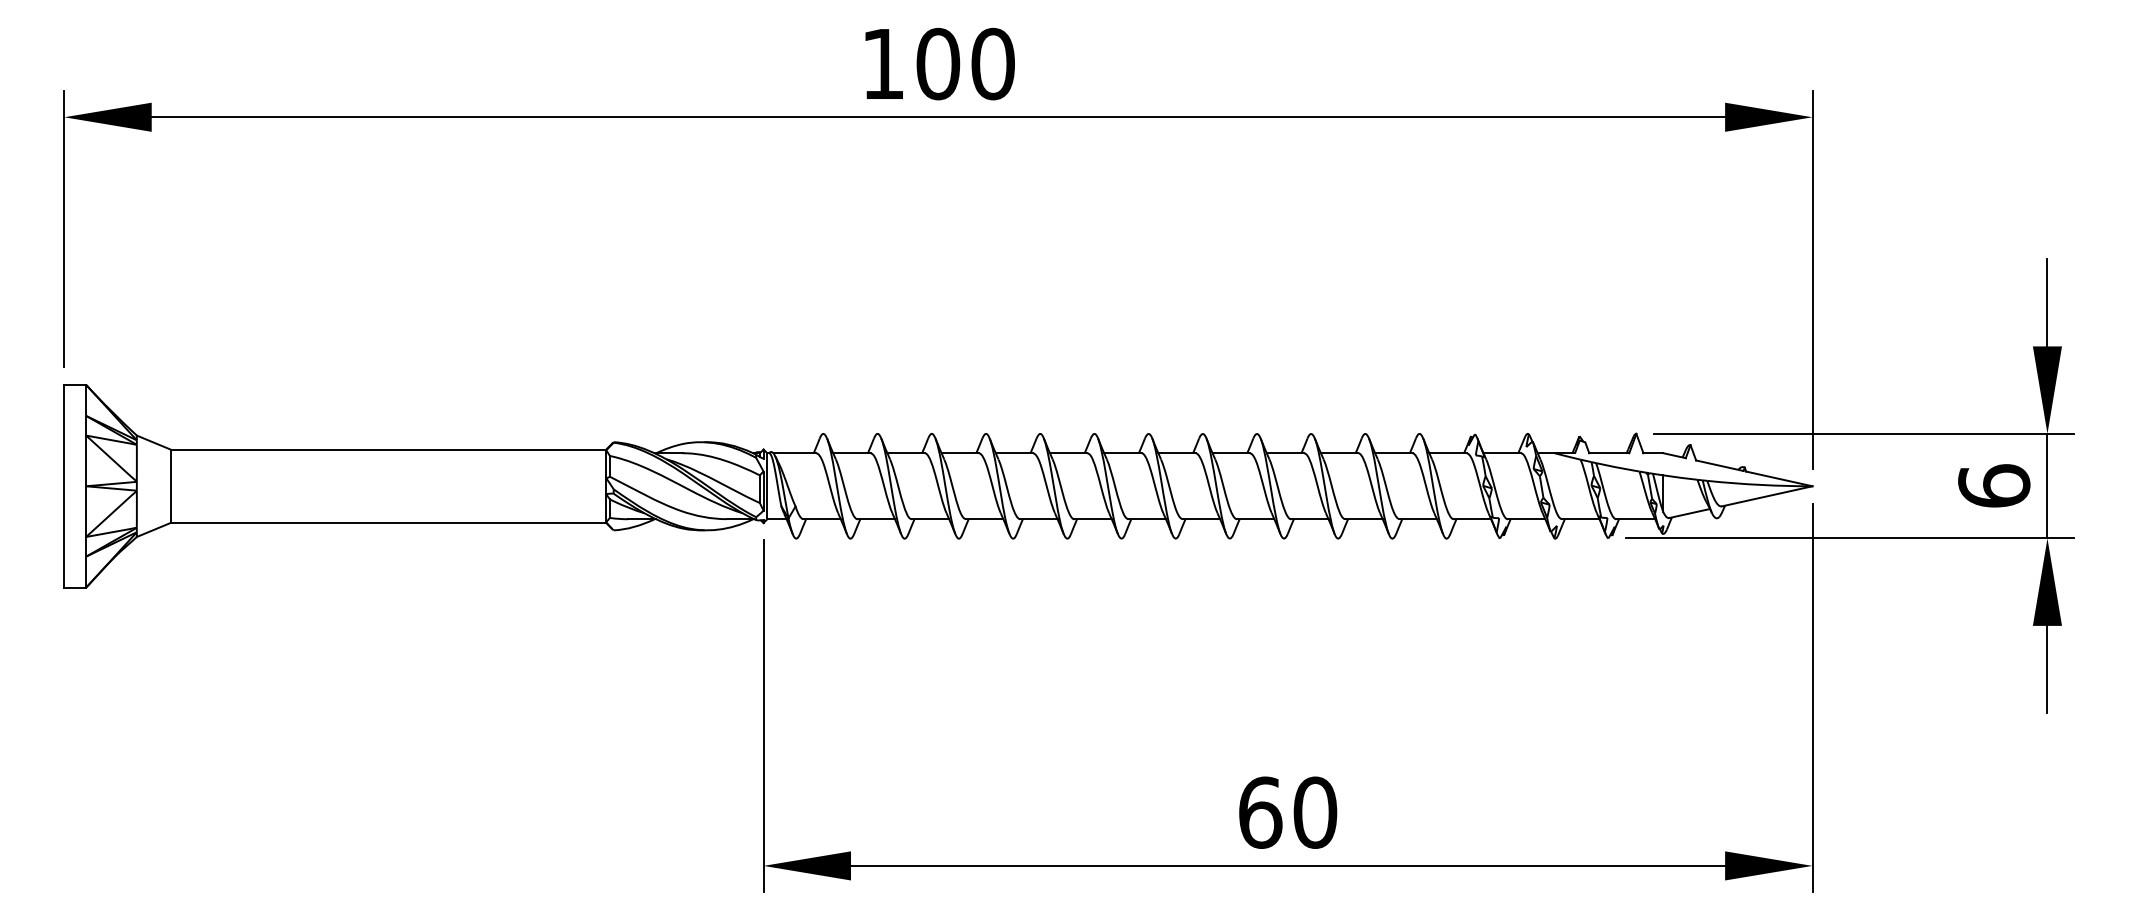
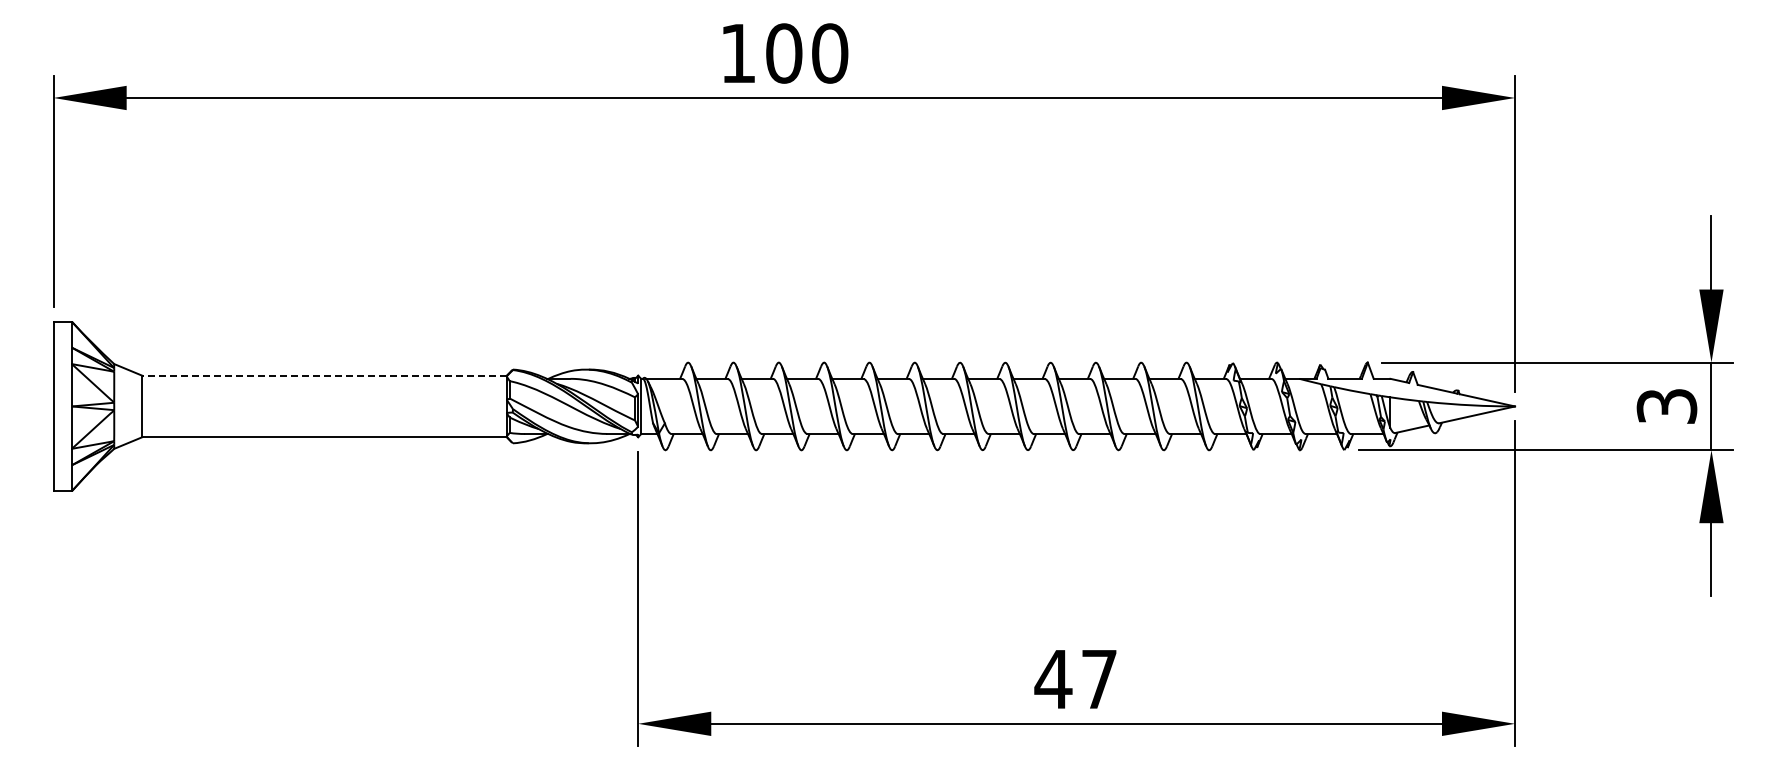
line: (388, 449) -> (324, 375), solid -> dashed
text: (1993, 486) -> (1666, 406), 6 -> 3
text: (1286, 812) -> (1075, 679), 60 -> 47

